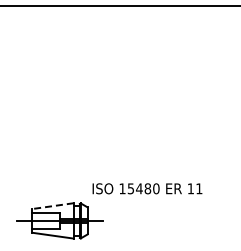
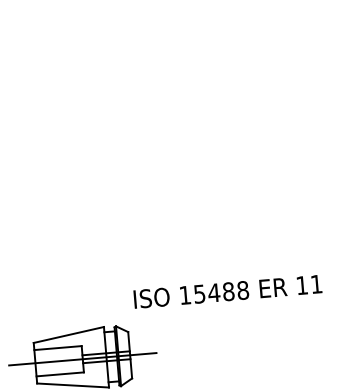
text: (156, 188) -> (243, 289), 15480 -> 15488
line: (53, 206) -> (69, 335), dashed -> solid

